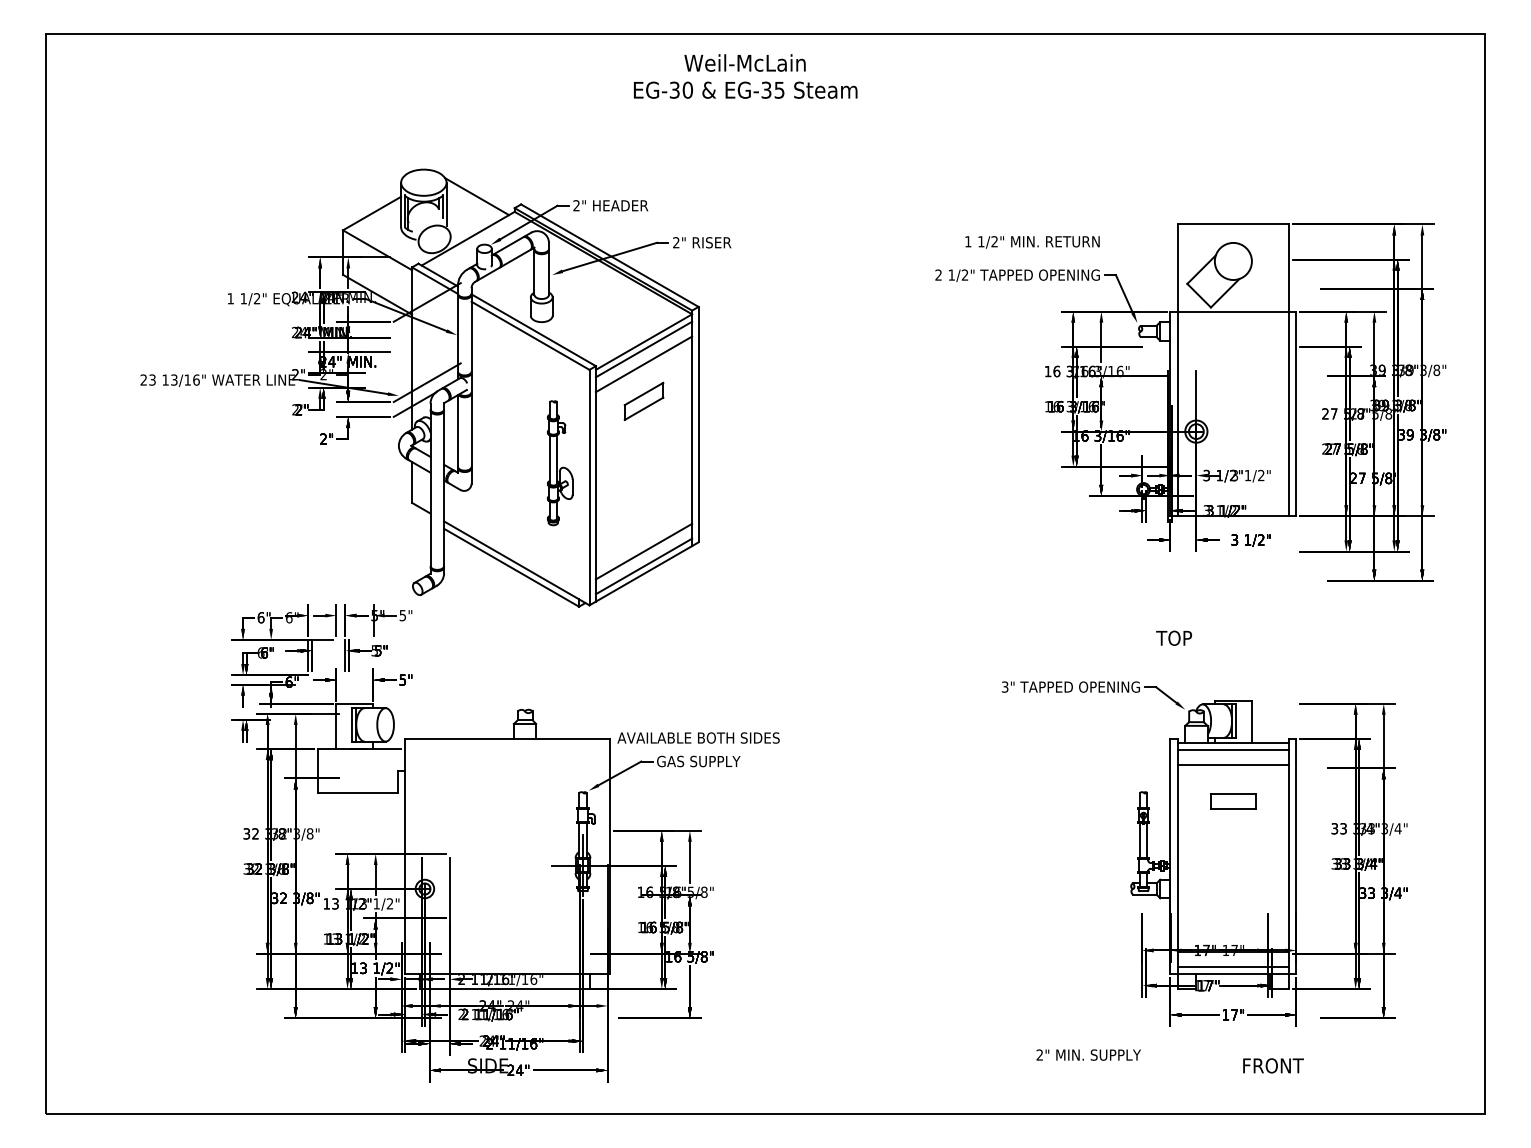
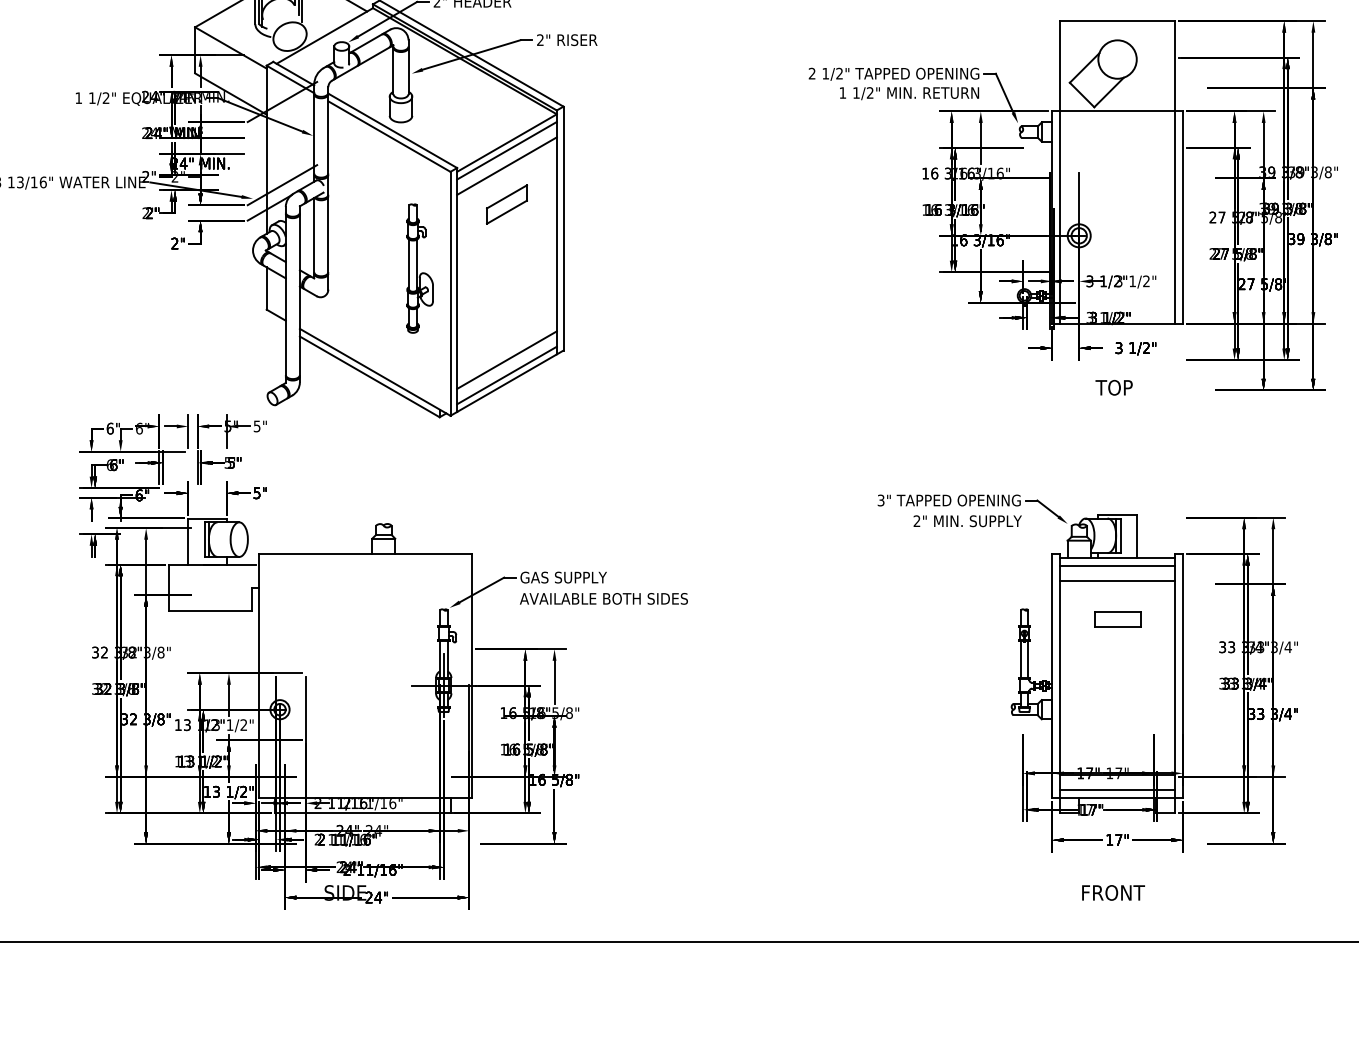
text: (1032, 242) -> (909, 93), moved
text: (1173, 637) -> (1113, 386), moved
text: (698, 737) -> (603, 598), moved
text: (1088, 1054) -> (967, 520), moved
text: (1273, 1065) -> (1113, 892), moved

